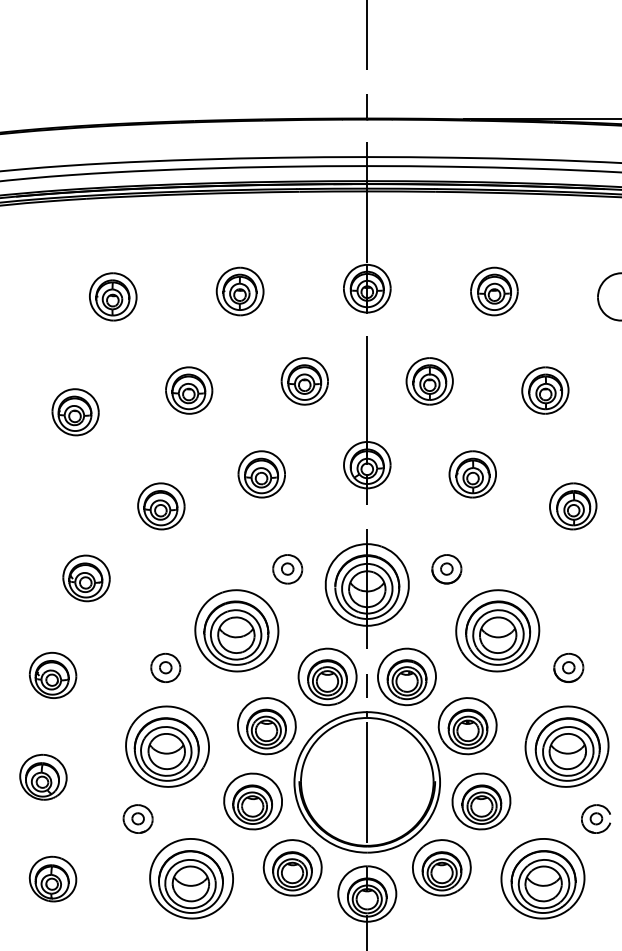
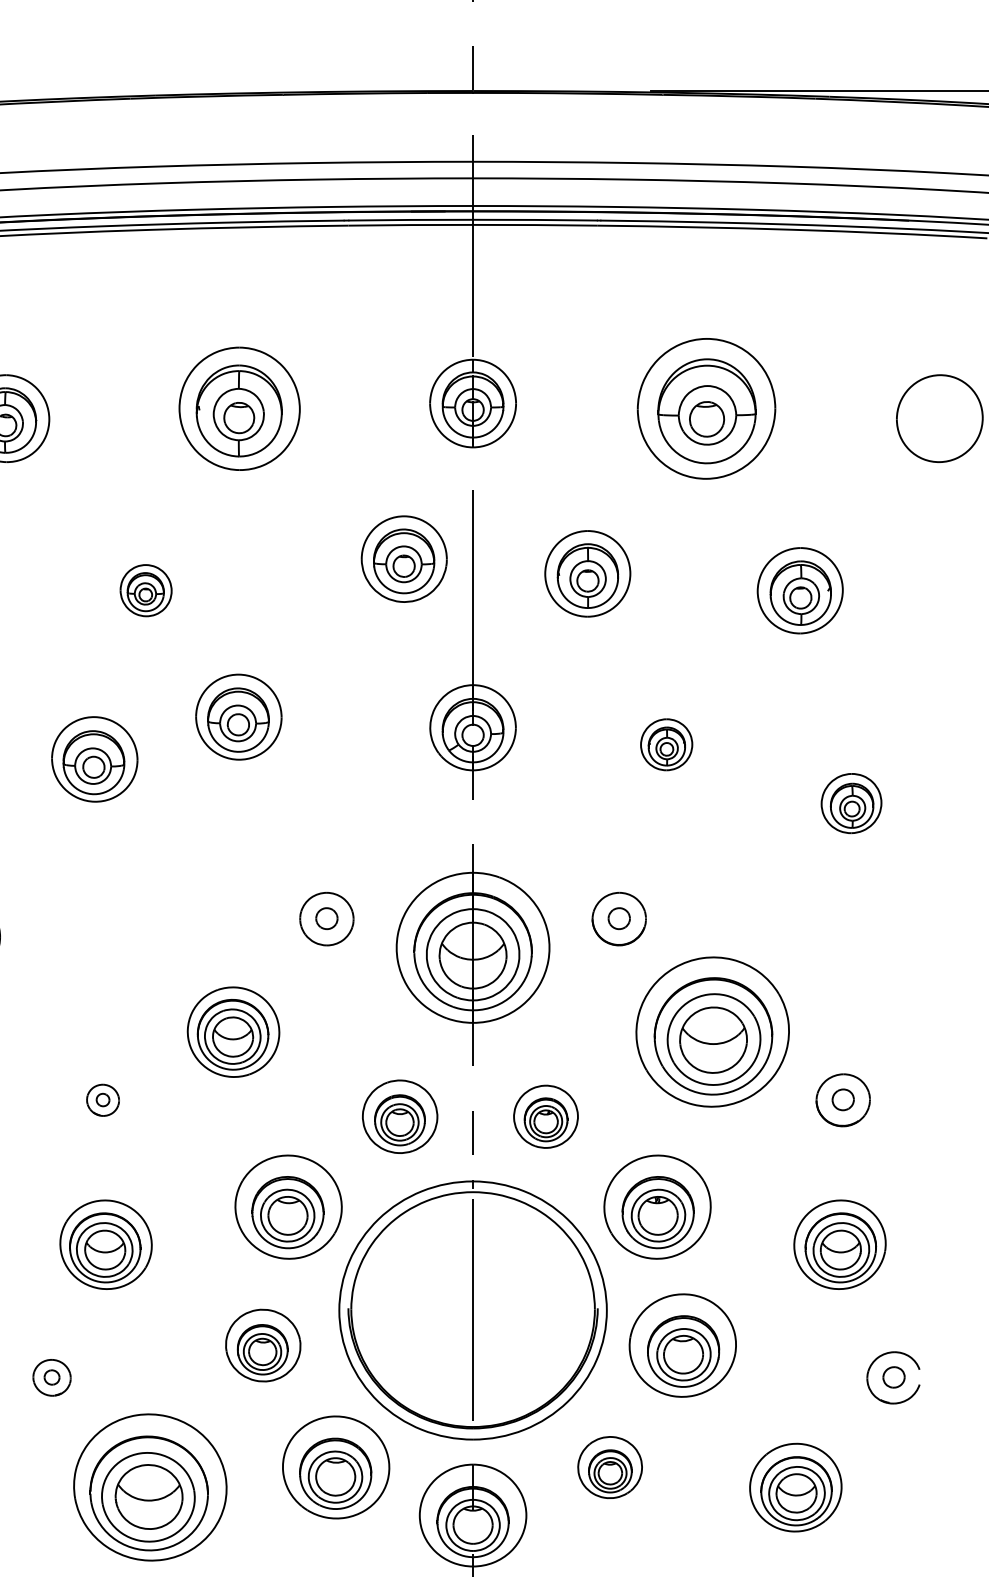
part: (239, 291) -> (238, 408), size x1.4
part: (494, 291) -> (706, 408), size x1.6
part: (304, 381) -> (403, 559), moved
part: (189, 390) -> (146, 590), size x0.6
part: (261, 474) -> (238, 717), moved
part: (472, 474) -> (666, 744), size x0.6
part: (161, 506) -> (95, 759), moved
part: (573, 506) -> (851, 803), size x0.7
part: (236, 630) -> (232, 1031), size x0.6
part: (165, 667) -> (102, 1099), size x0.6
part: (327, 676) -> (399, 1115), size x0.7
part: (406, 676) -> (545, 1115), size x0.6
part: (167, 746) -> (106, 1244), size x0.6
part: (566, 746) -> (839, 1244), size x0.6
part: (252, 801) -> (262, 1345), size x0.7
part: (137, 818) -> (50, 1376), size x0.7
part: (441, 867) -> (609, 1466), size x0.6
part: (542, 878) -> (794, 1487), size x0.6

